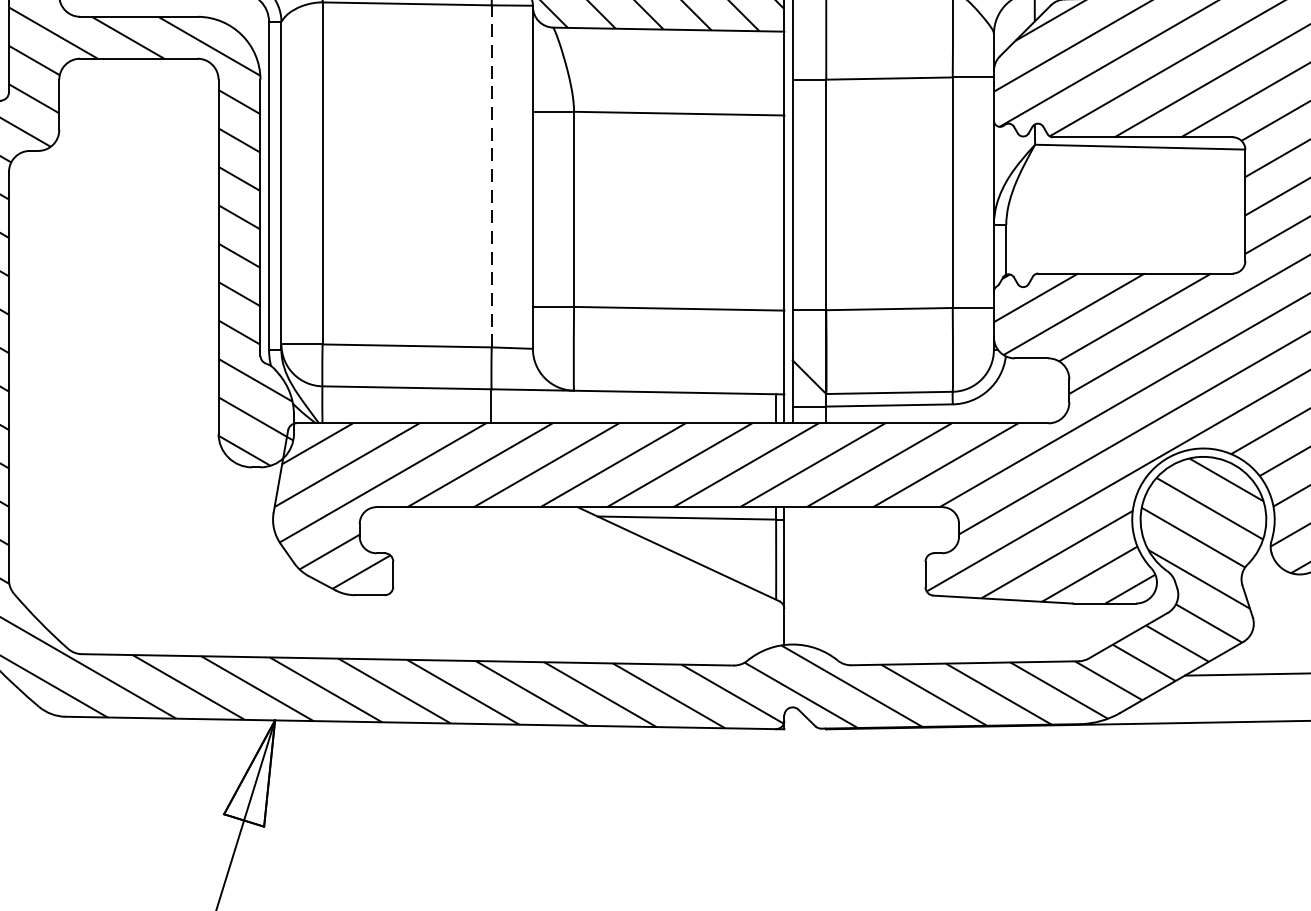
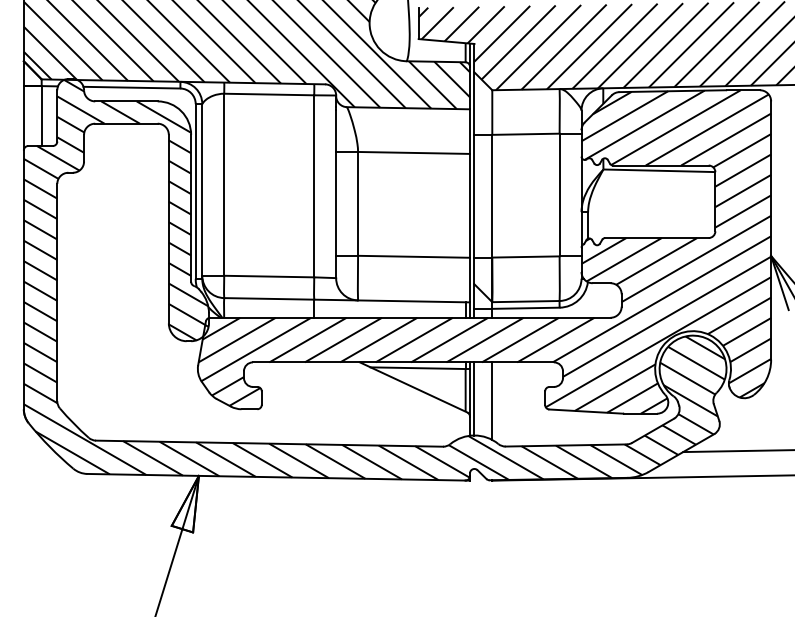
line: (492, 174) -> (314, 185), dashed -> solid
line: (792, 574) -> (474, 398), added
line: (826, 578) -> (492, 400), added

